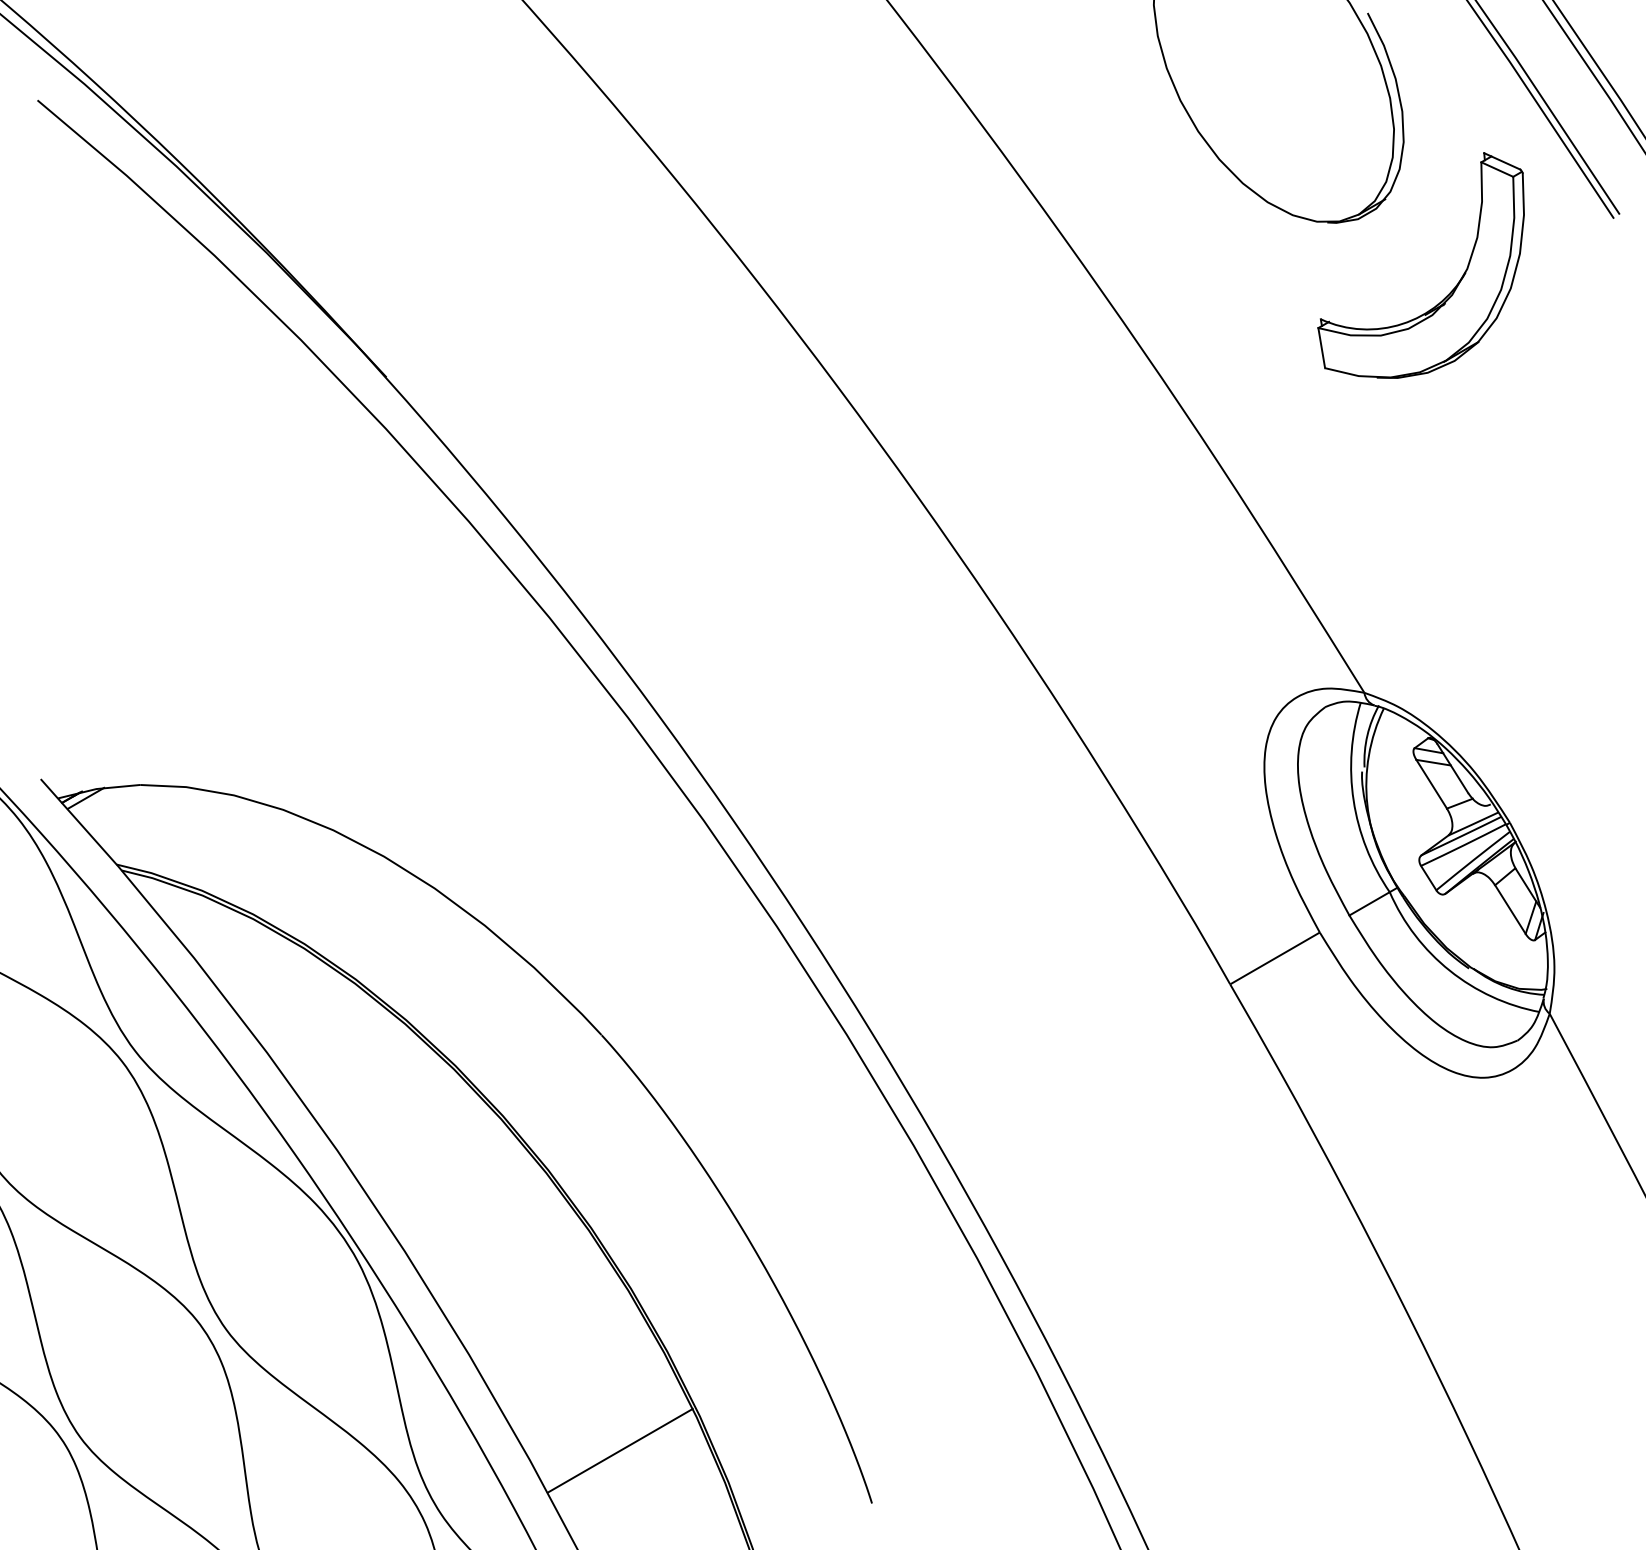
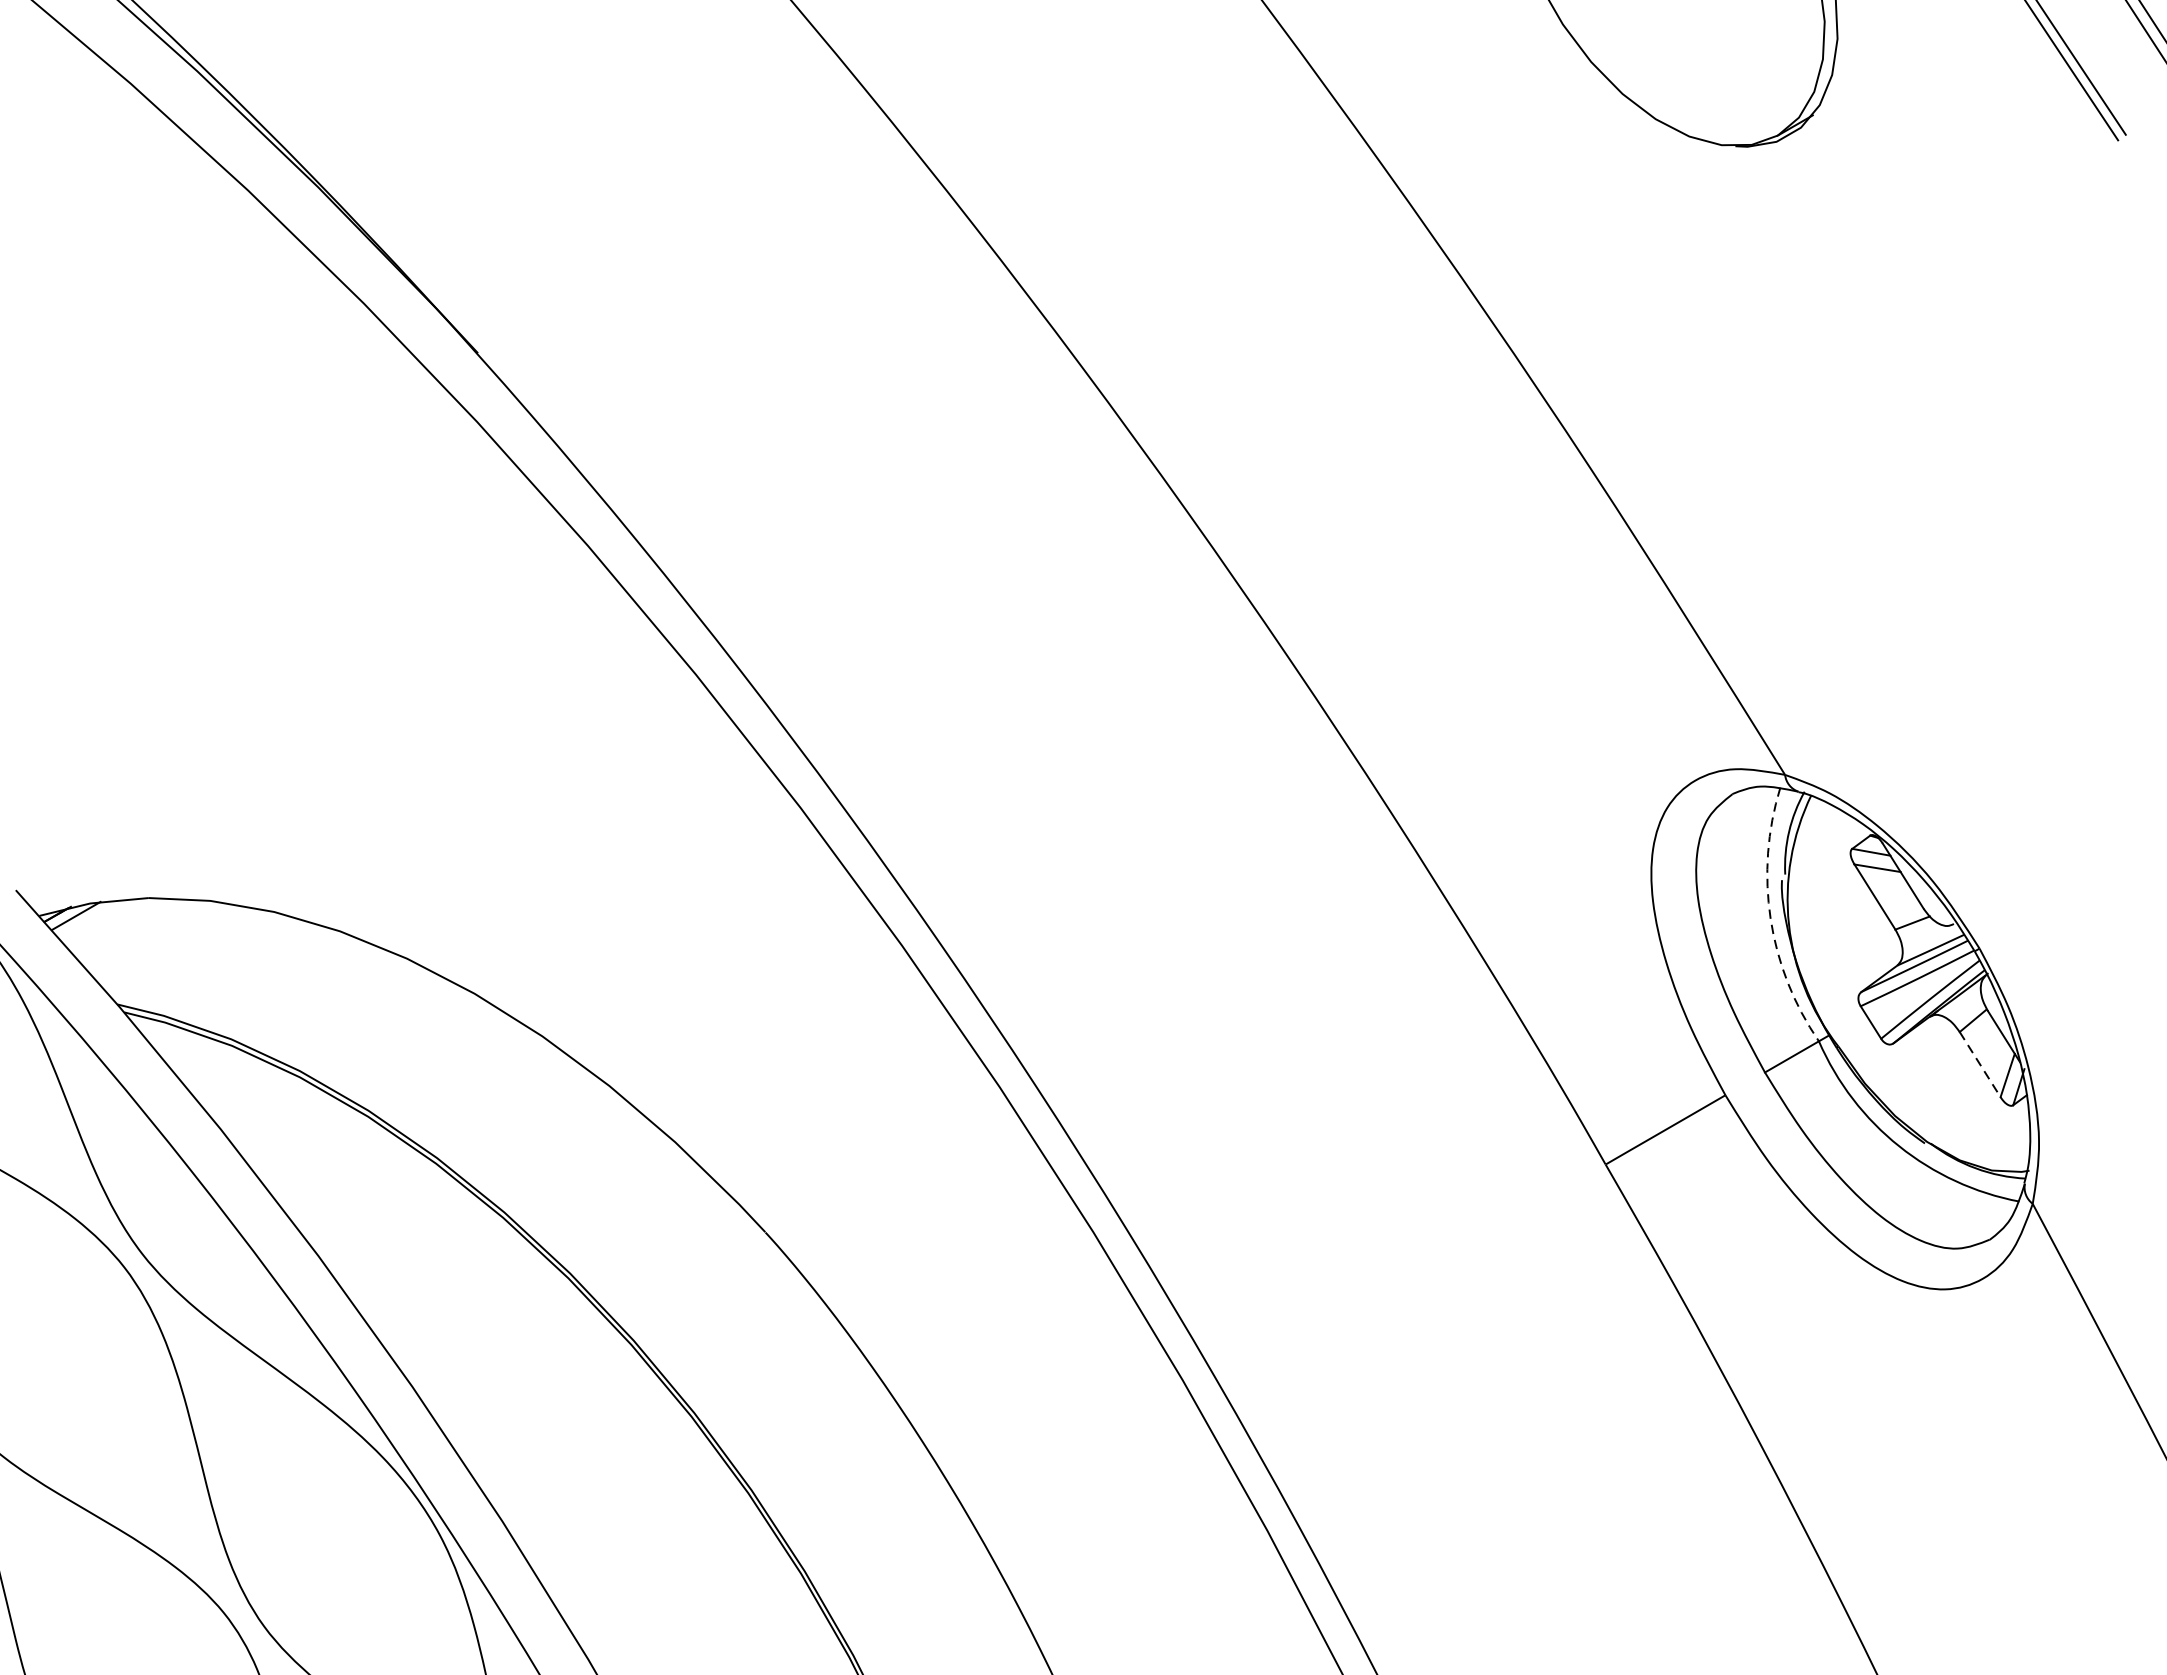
part: (1449, 292) -> (1898, 239), removed
arc: (1353, 800) -> (1770, 918), solid -> dashed
line: (1510, 909) -> (1980, 1064), solid -> dashed

